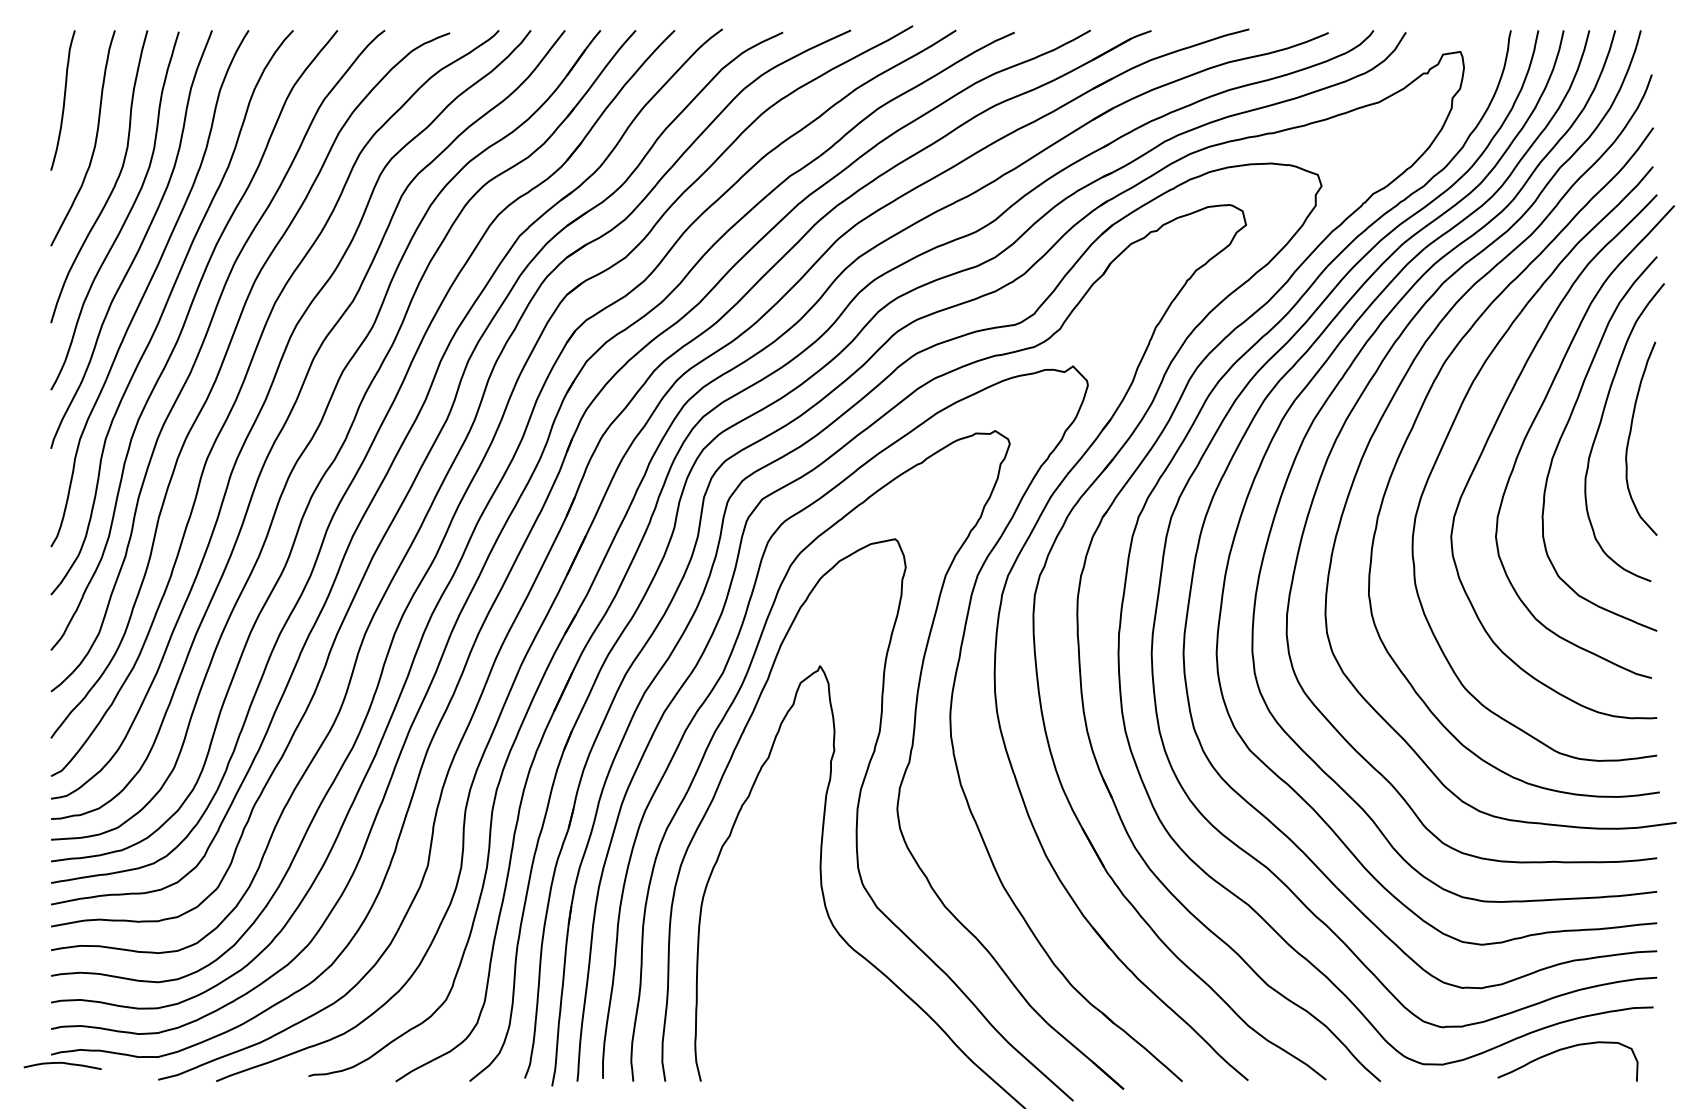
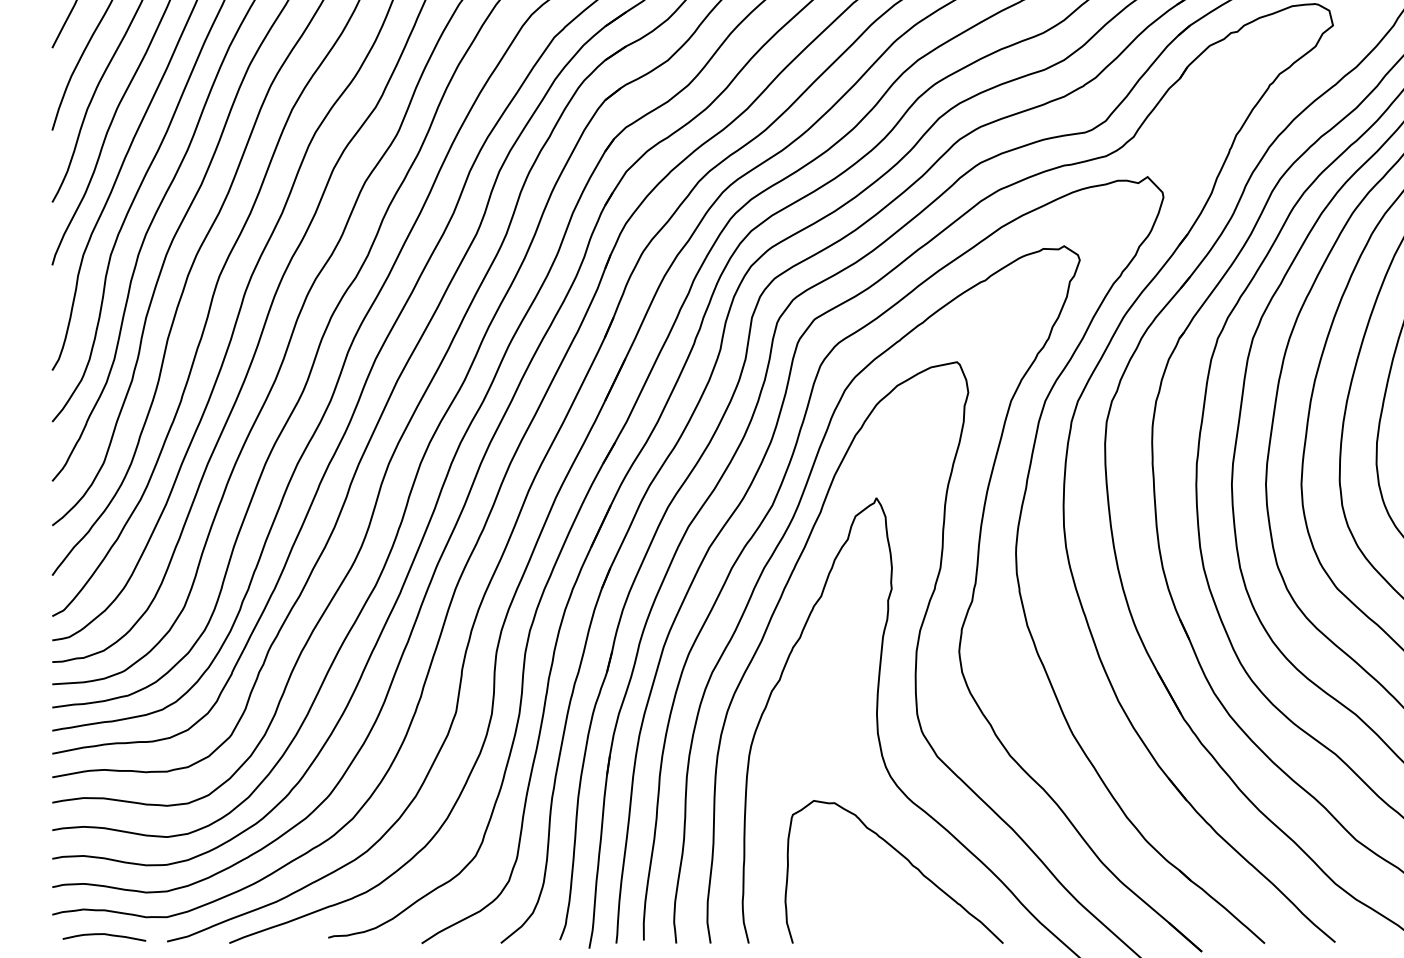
curve: (847, 1003) -> (905, 859), added
curve: (62, 1063) -> (104, 934), moved

